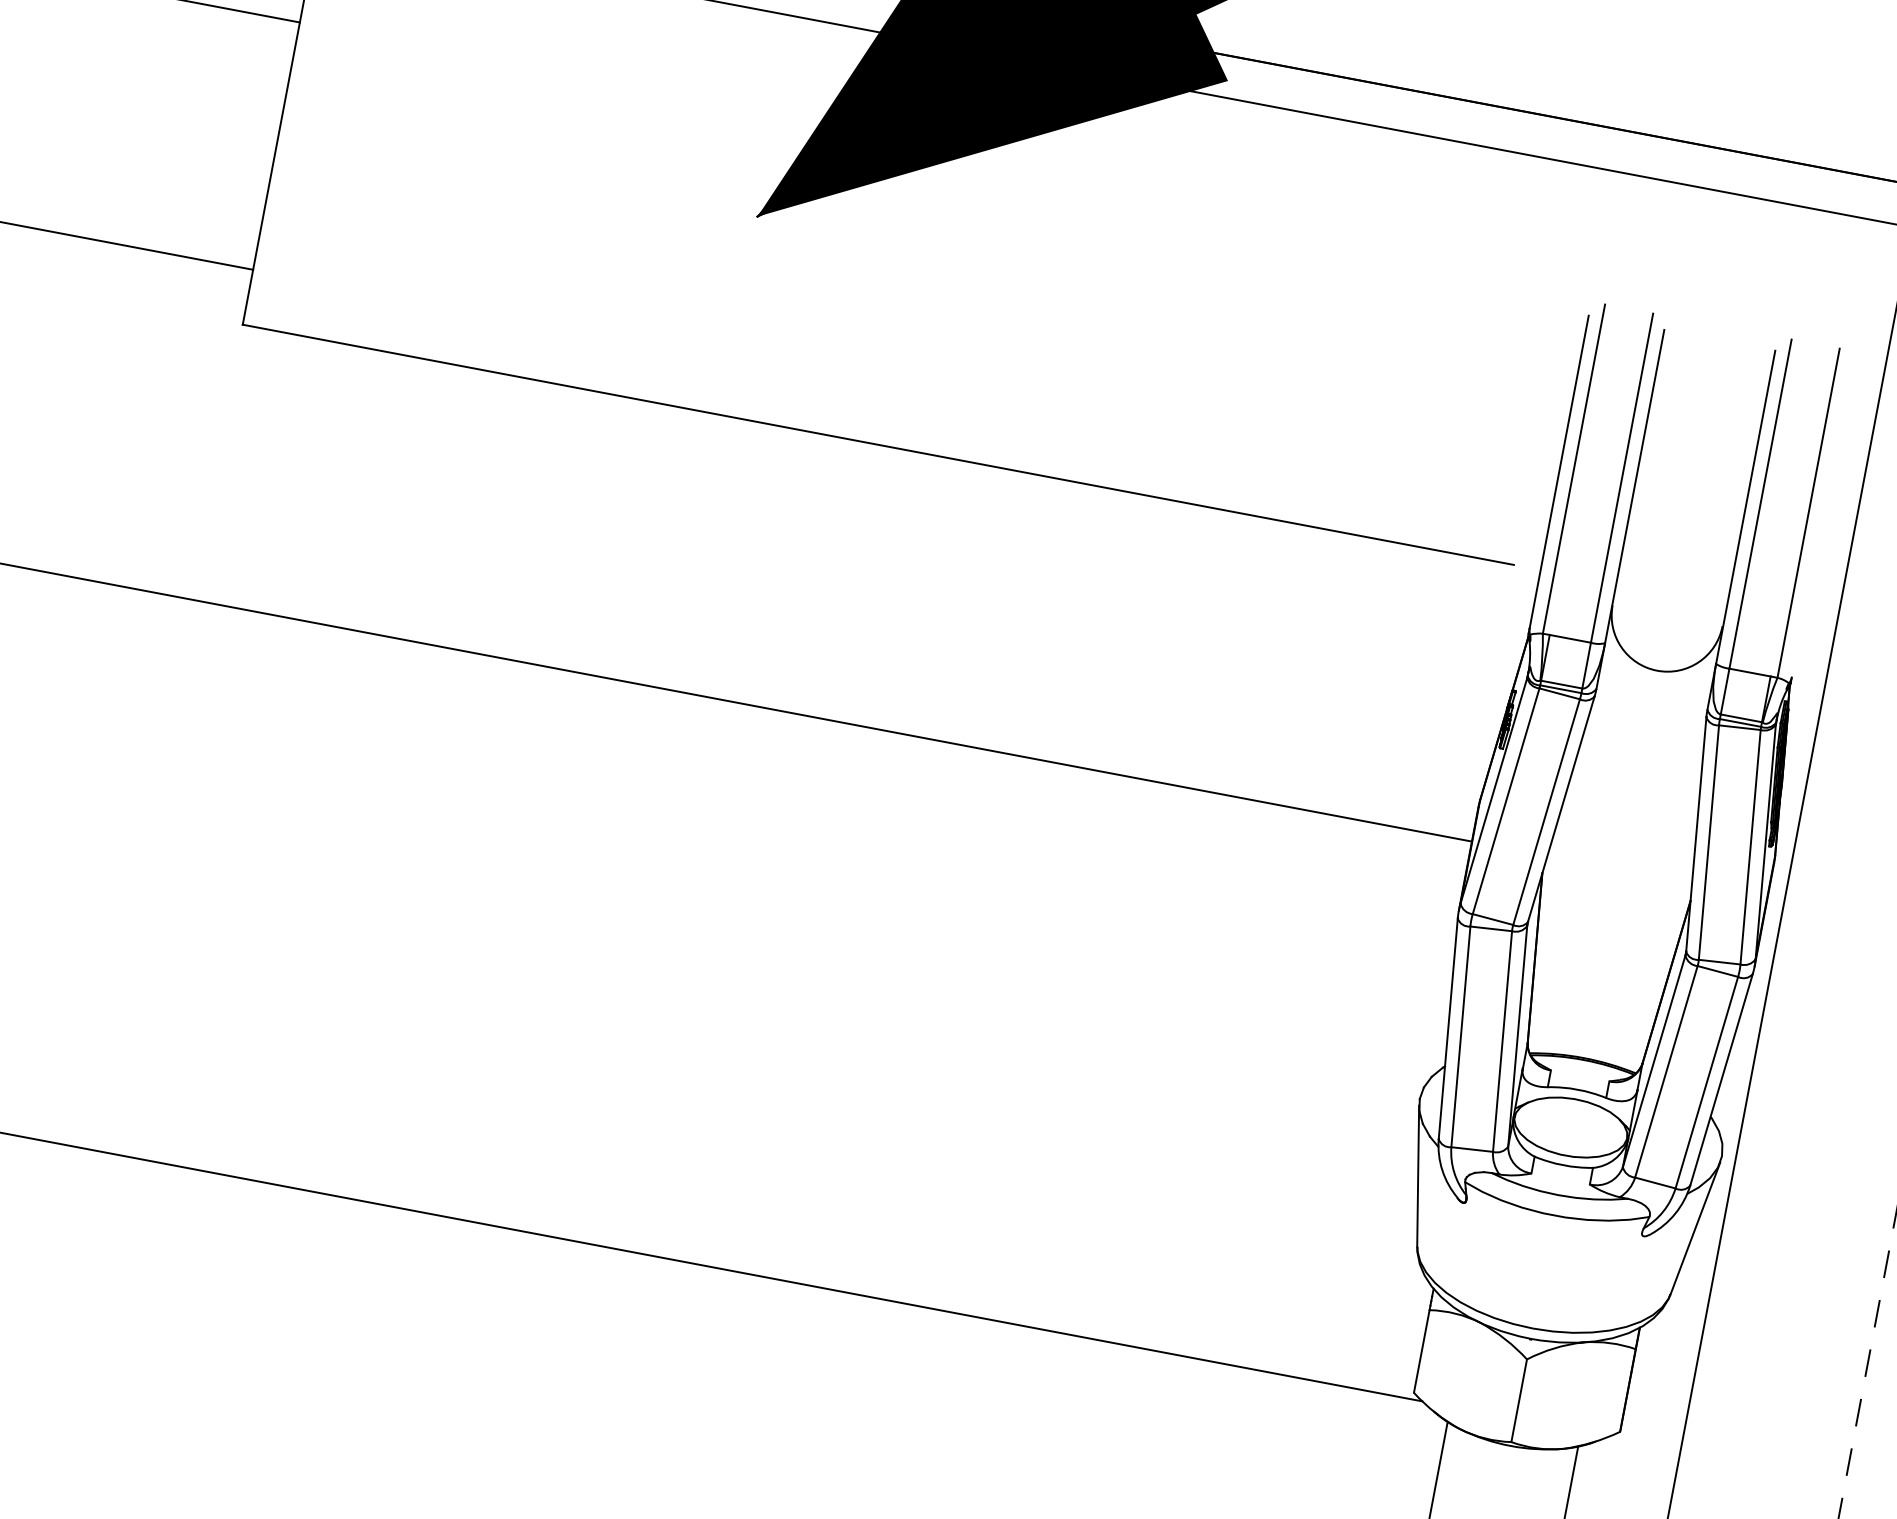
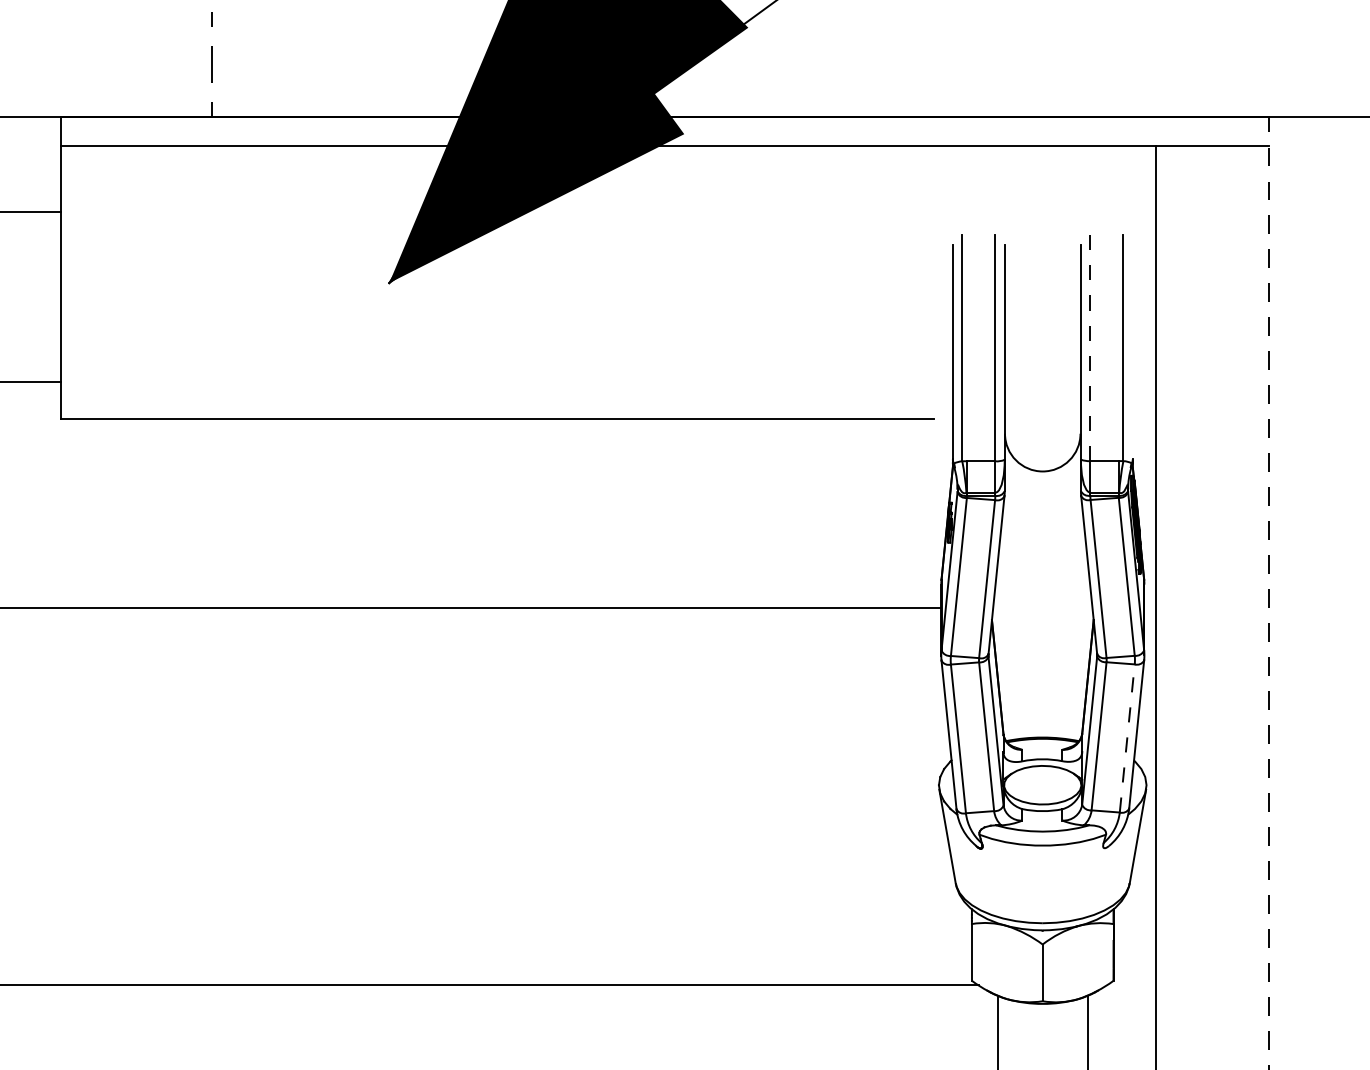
line: (1760, 504) -> (1090, 348), solid -> dashed
line: (1707, 1081) -> (1127, 737), solid -> dashed

